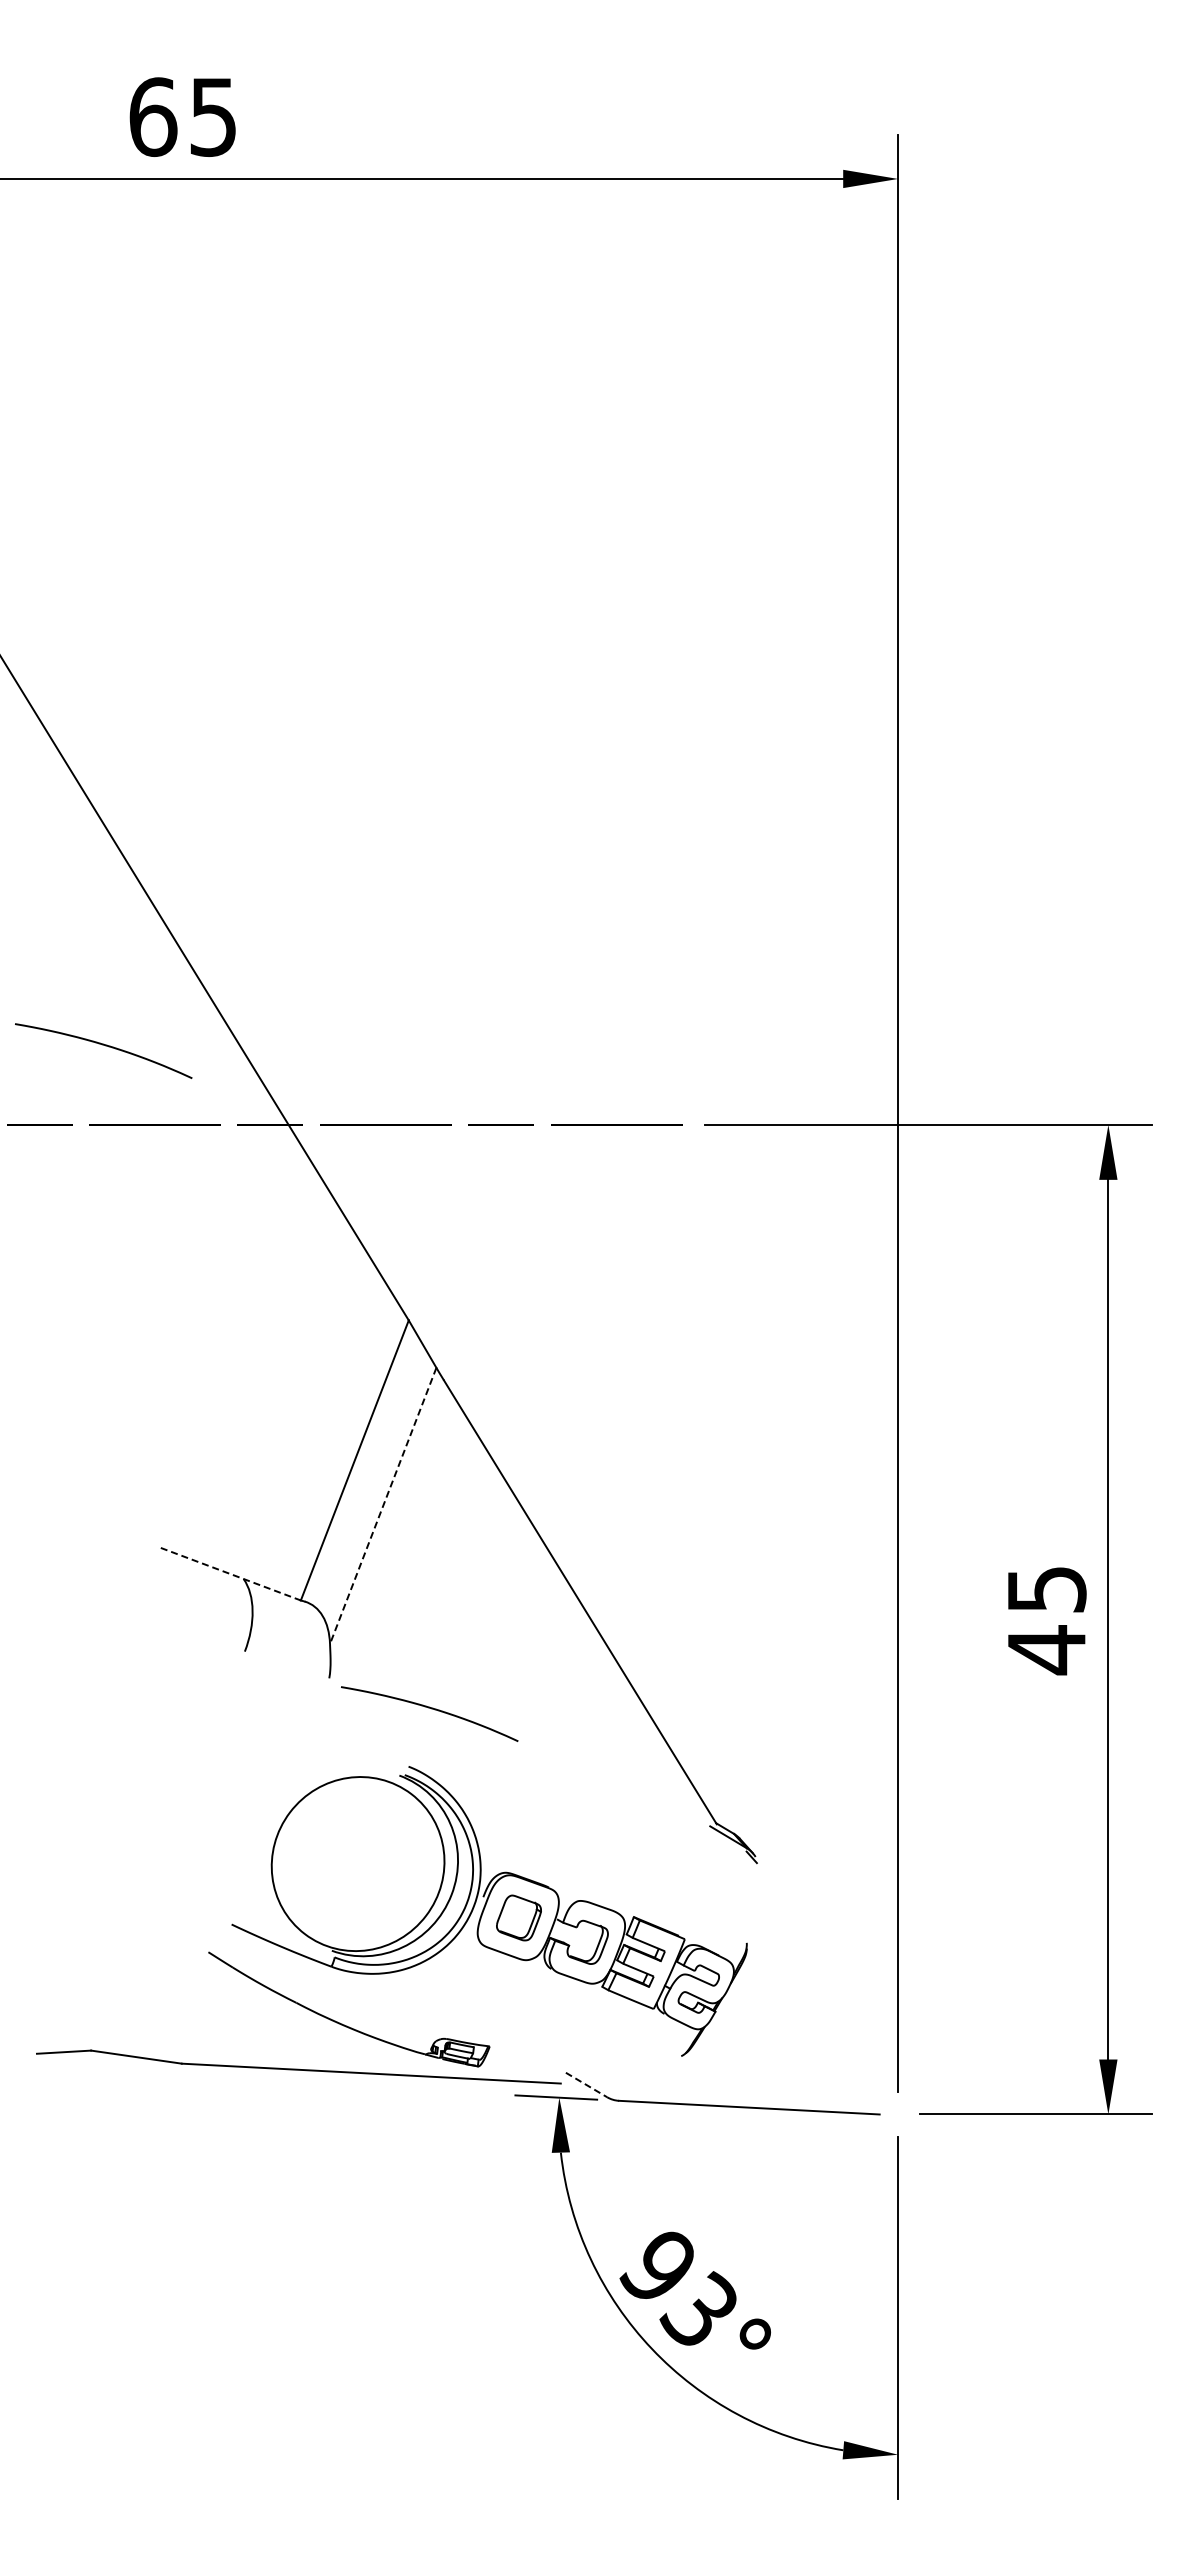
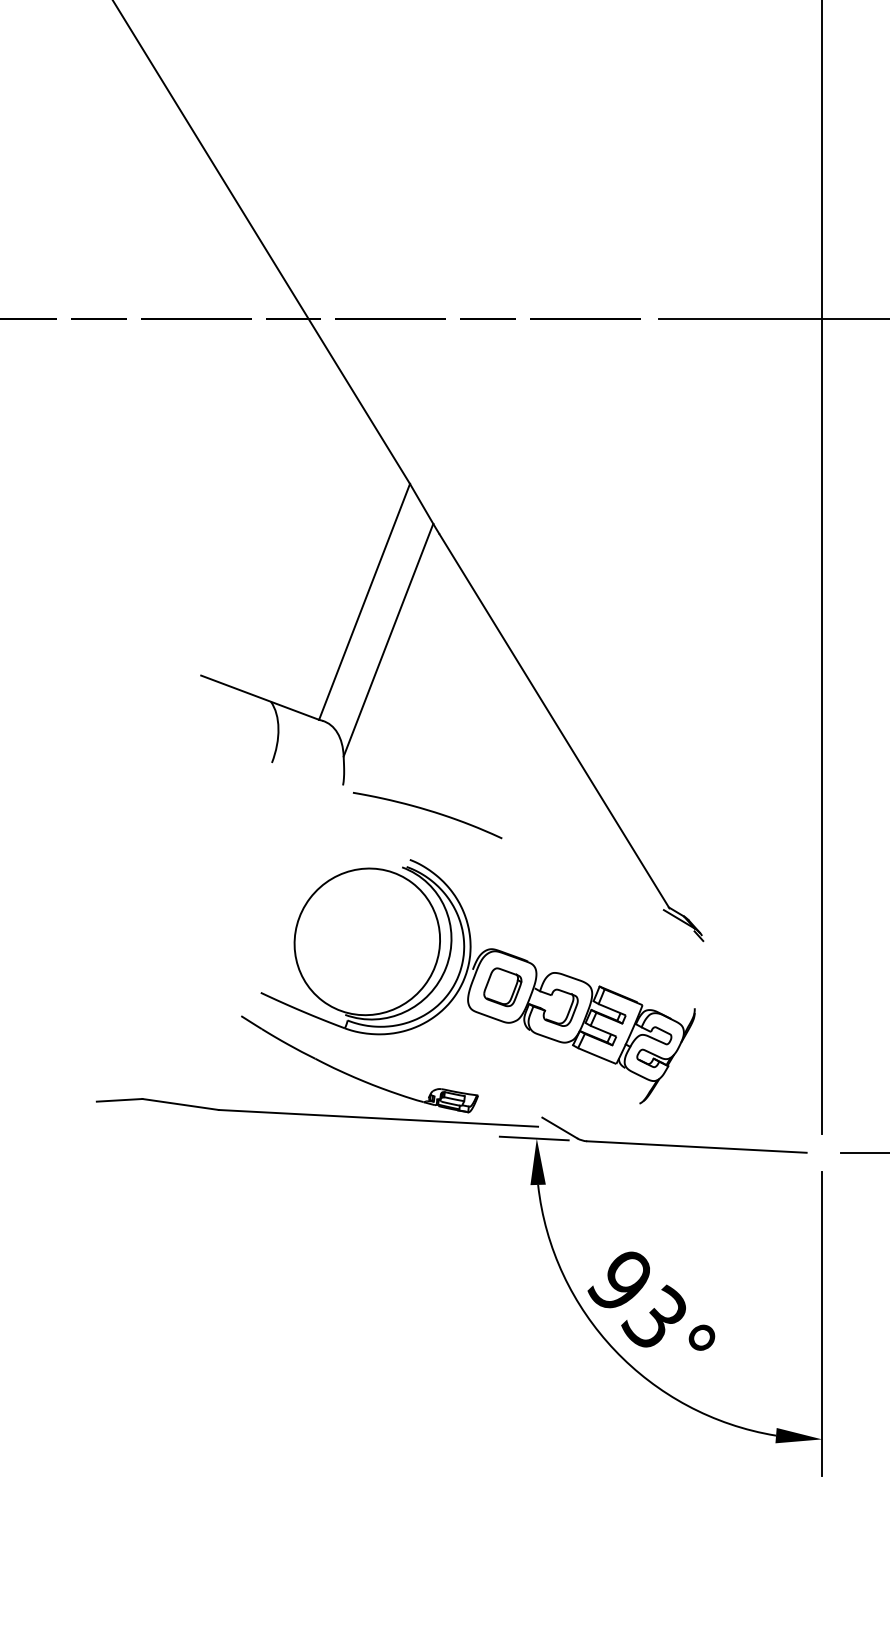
curve: (105, 1046) -> (154, 253), removed
line: (383, 1505) -> (388, 639), dashed -> solid
line: (230, 1574) -> (259, 697), dashed -> solid
line: (586, 2085) -> (559, 1128), dashed -> solid

